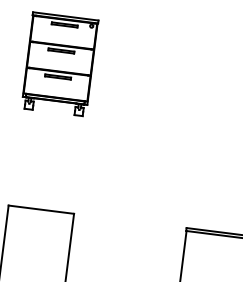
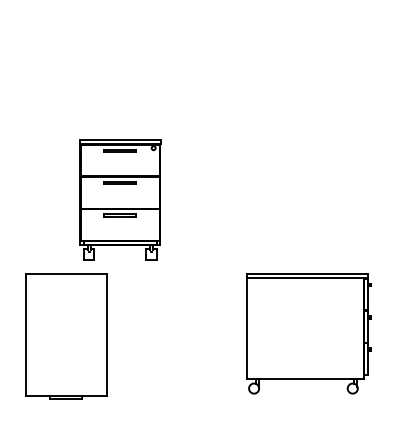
part: (59, 64) -> (120, 199), moved

